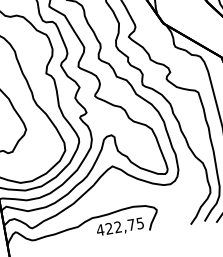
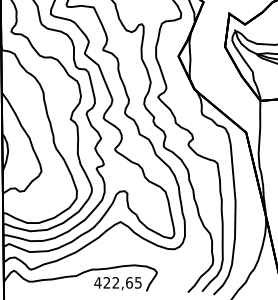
text: (131, 224) -> (129, 282), 422,75 -> 422,65

